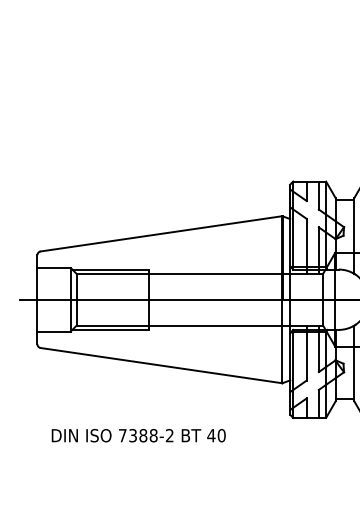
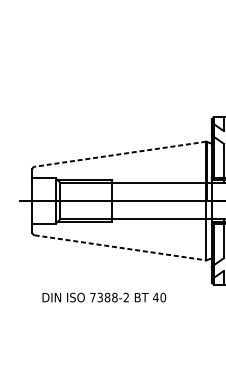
line: (161, 233) -> (120, 153), solid -> dashed
line: (161, 365) -> (120, 247), solid -> dashed

